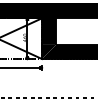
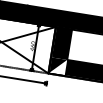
fill: (49, 51) -> (58, 66), removed

